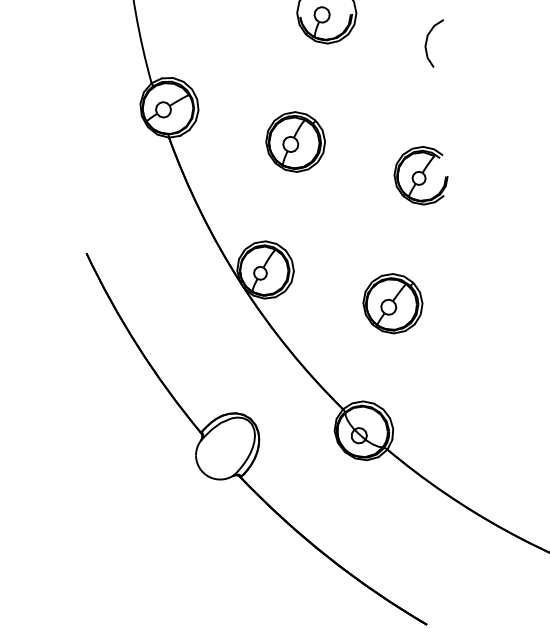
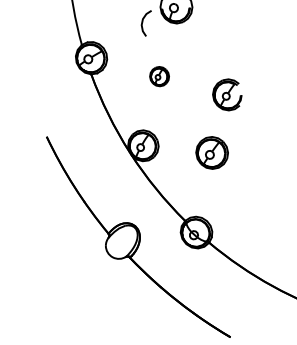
curve: (428, 41) -> (143, 22), moved
part: (295, 141) -> (159, 76), size x0.6
part: (391, 302) -> (211, 152), moved

